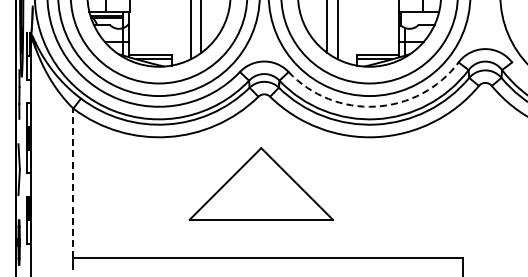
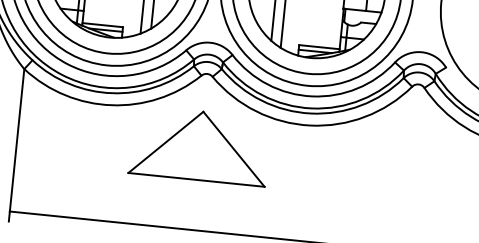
arc: (375, 106) -> (311, 96), dashed -> solid
line: (73, 183) -> (17, 140), dashed -> solid
part: (260, 183) -> (199, 145), moved

